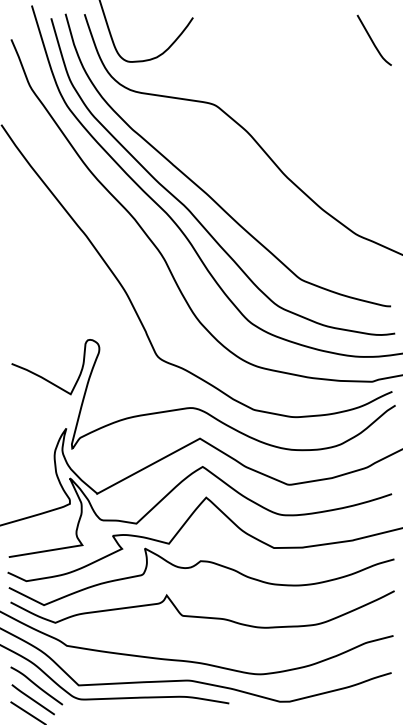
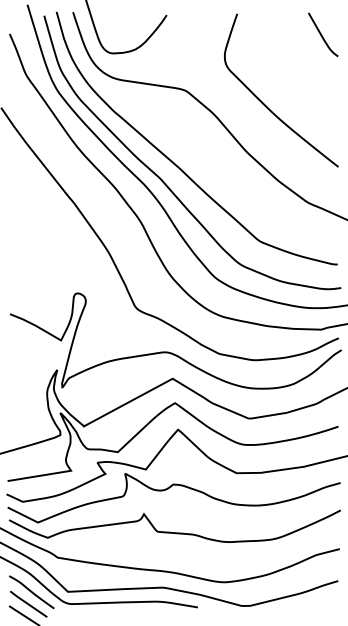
curve: (308, 122) -> (266, 105), added

